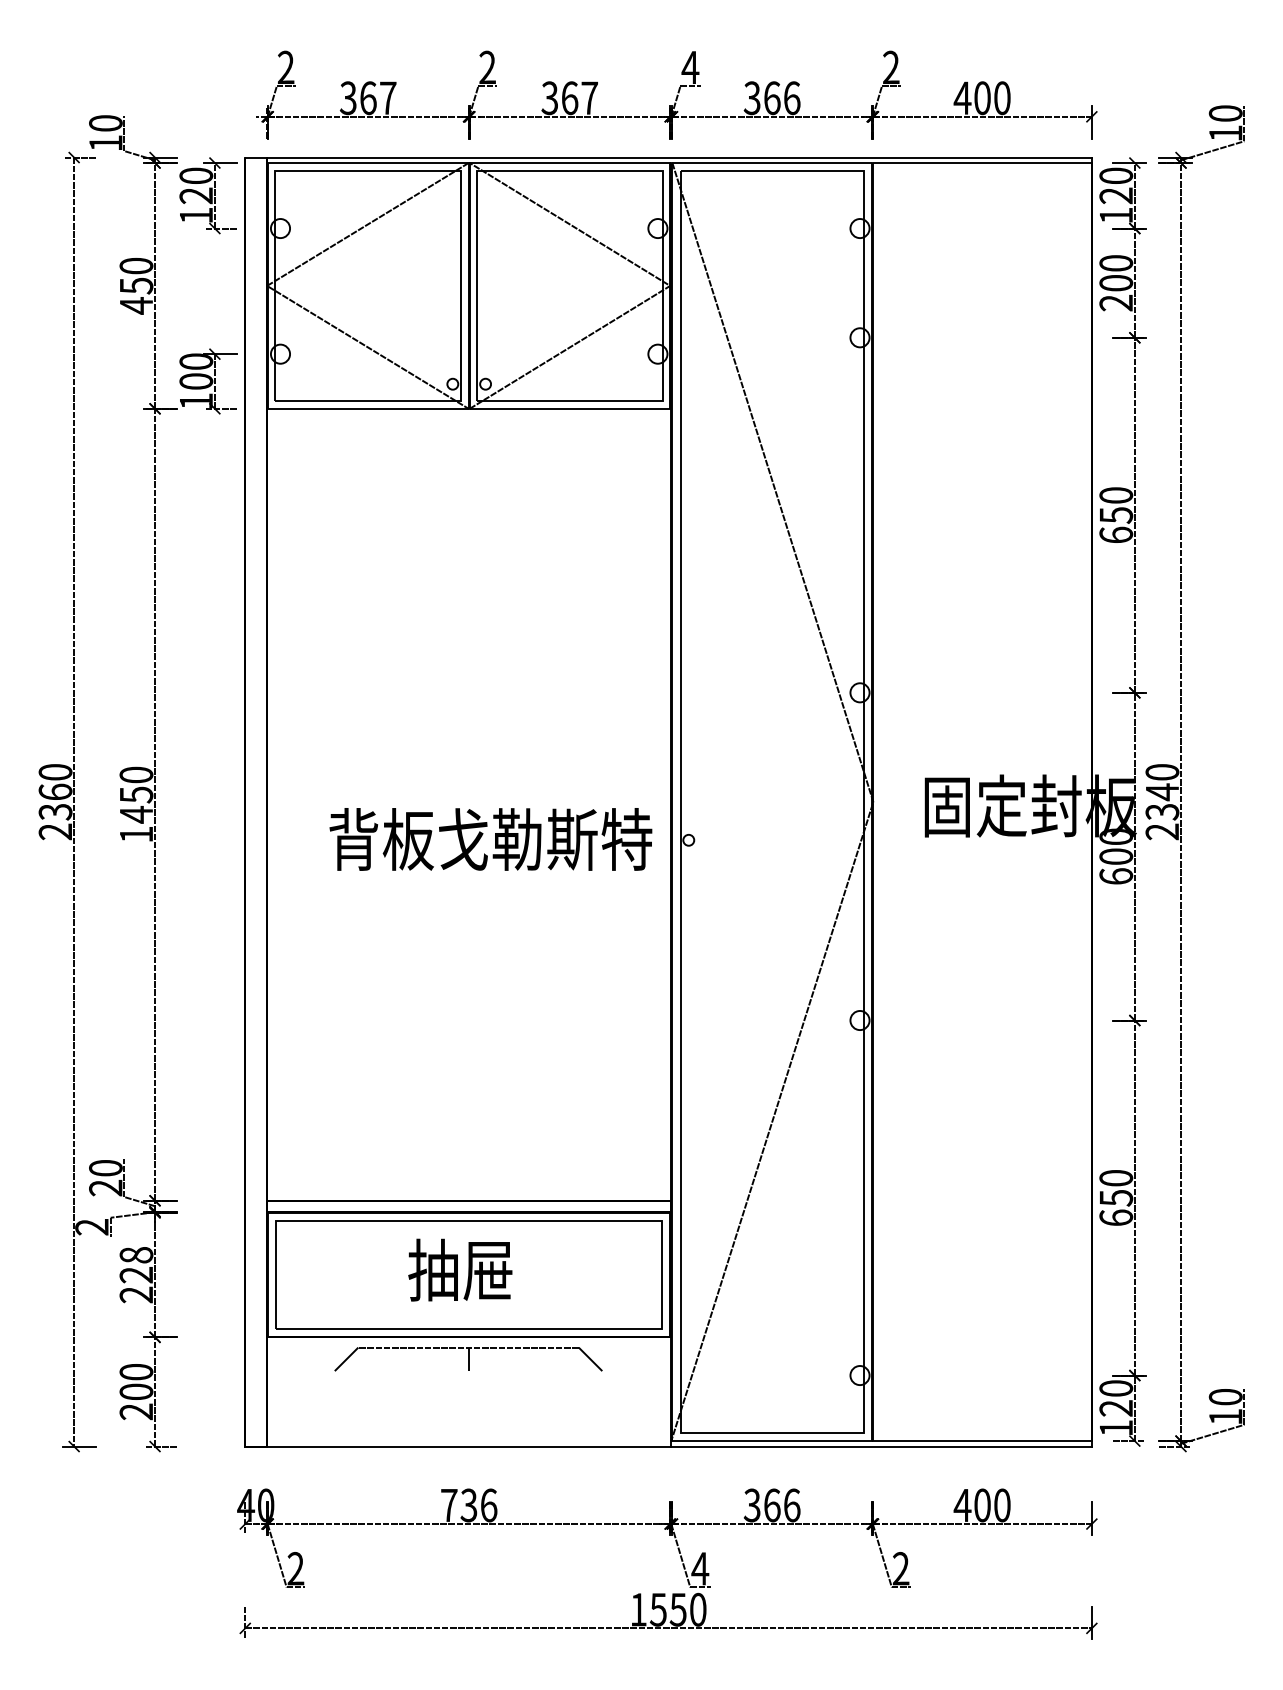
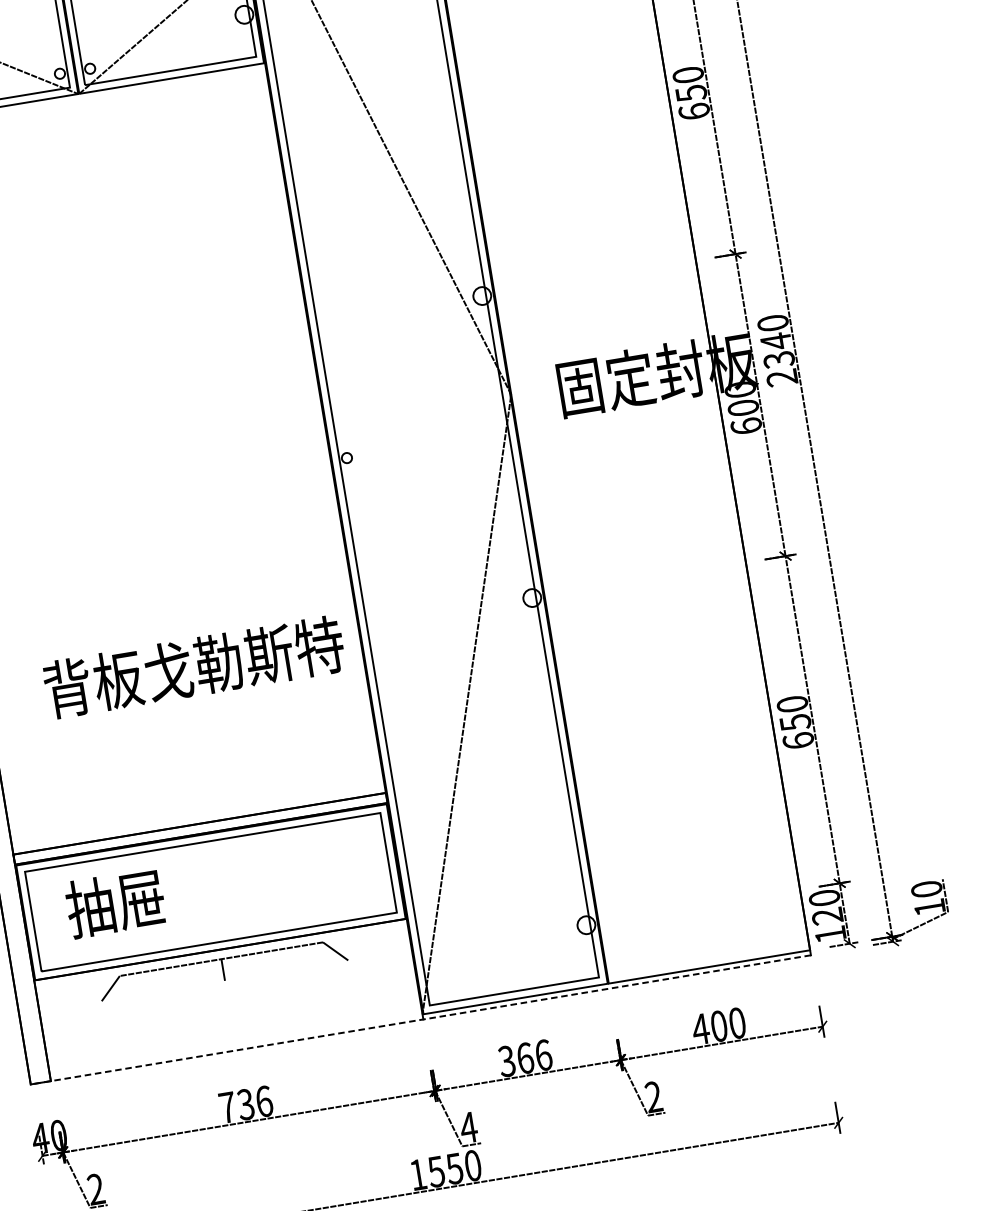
text: (490, 839) -> (193, 667), moved
text: (460, 1269) -> (115, 902), moved
line: (668, 1446) -> (420, 1019), solid -> dashed

